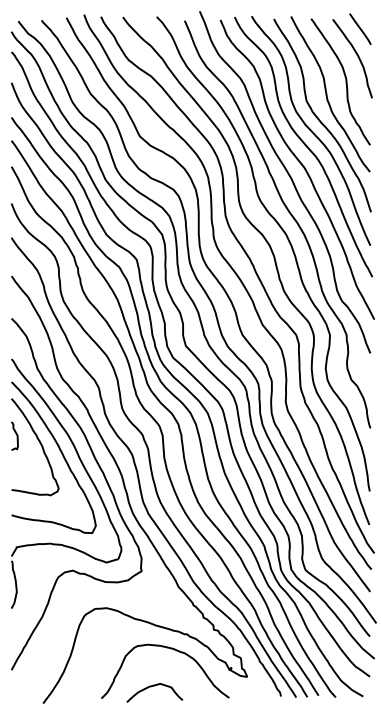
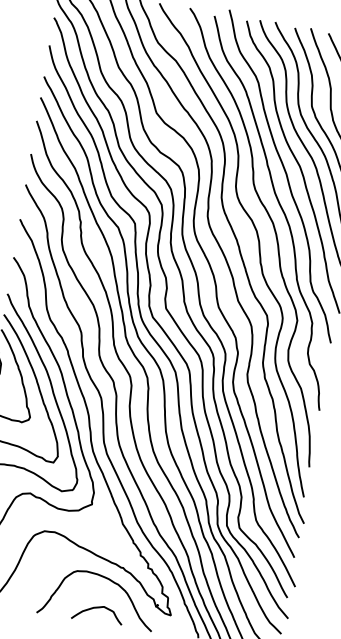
curve: (151, 687) -> (95, 608), moved

